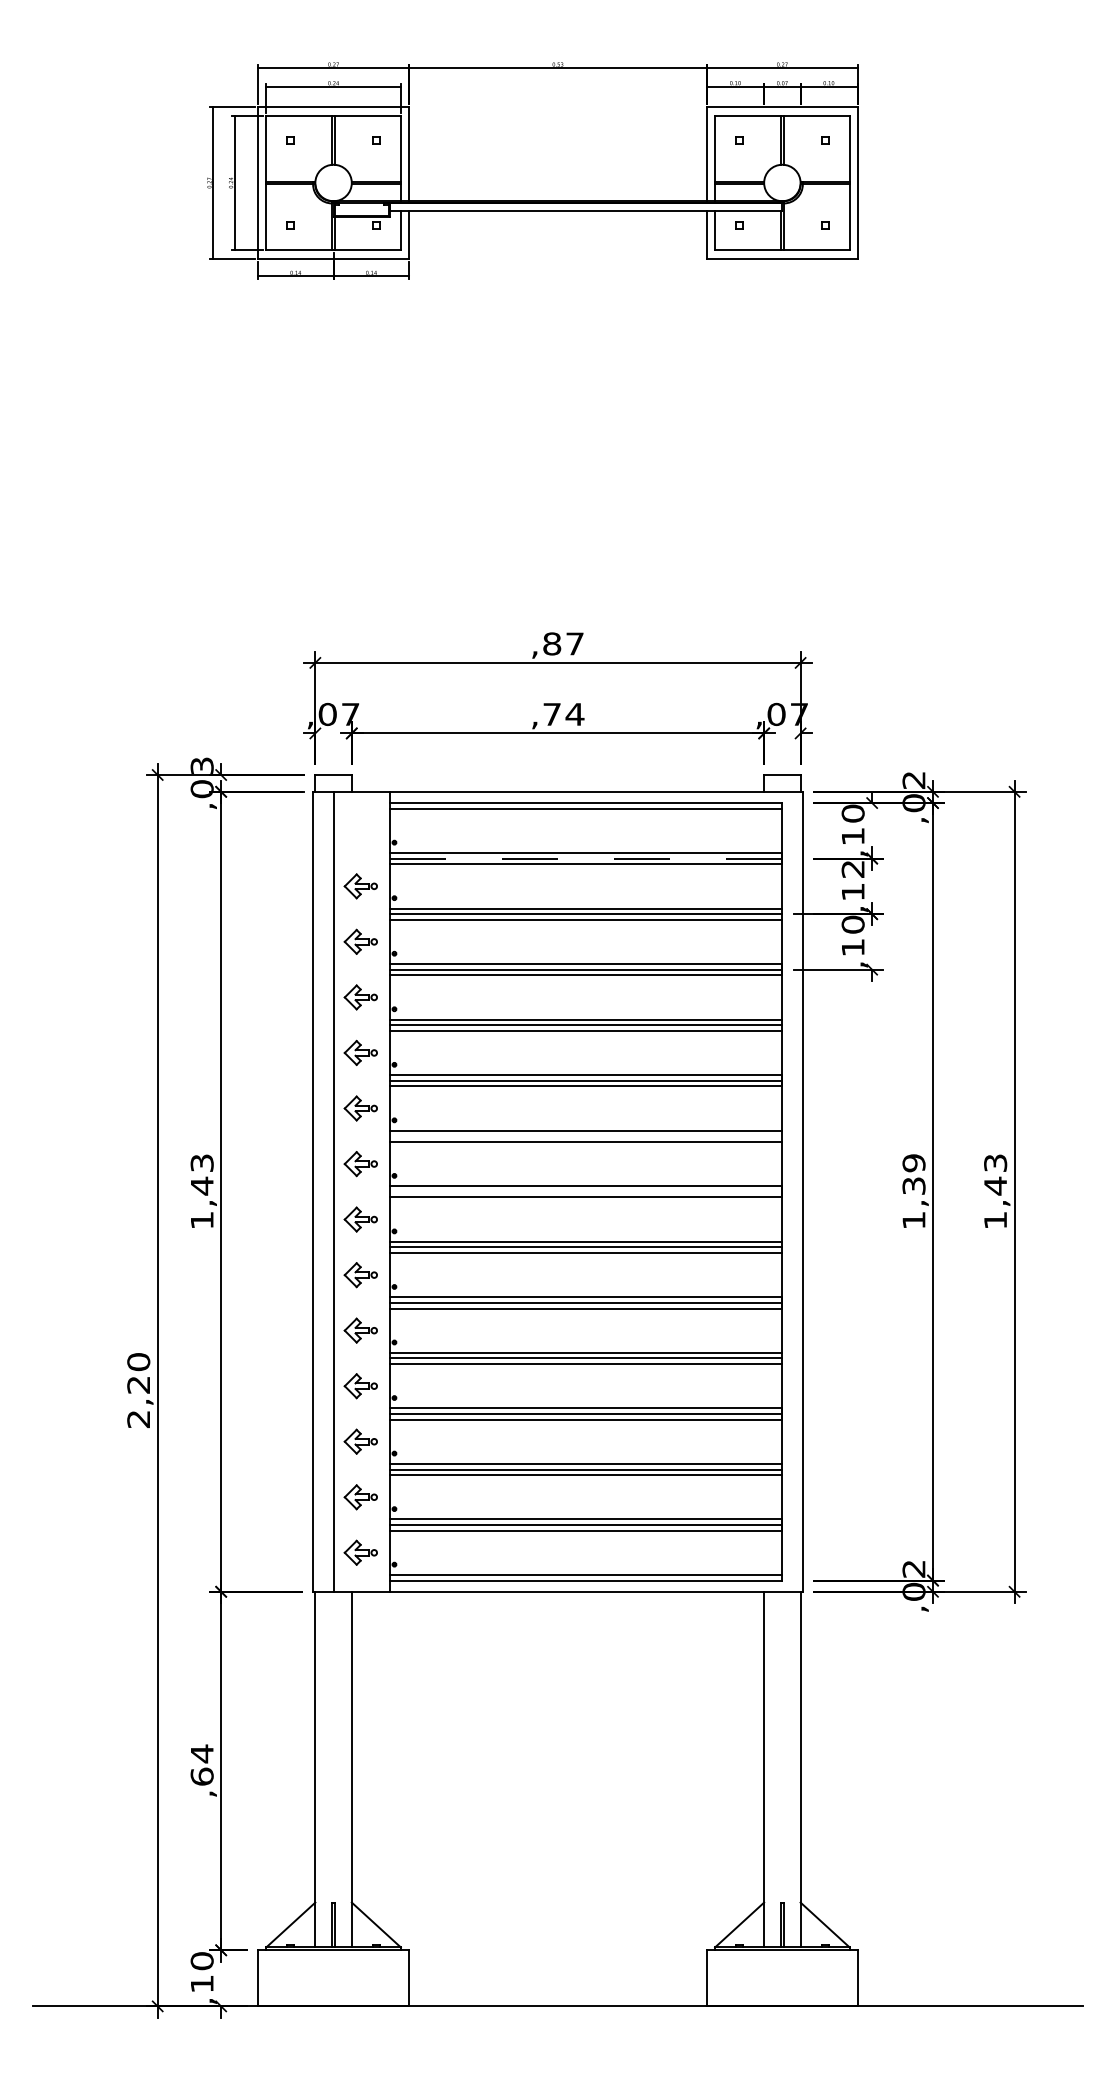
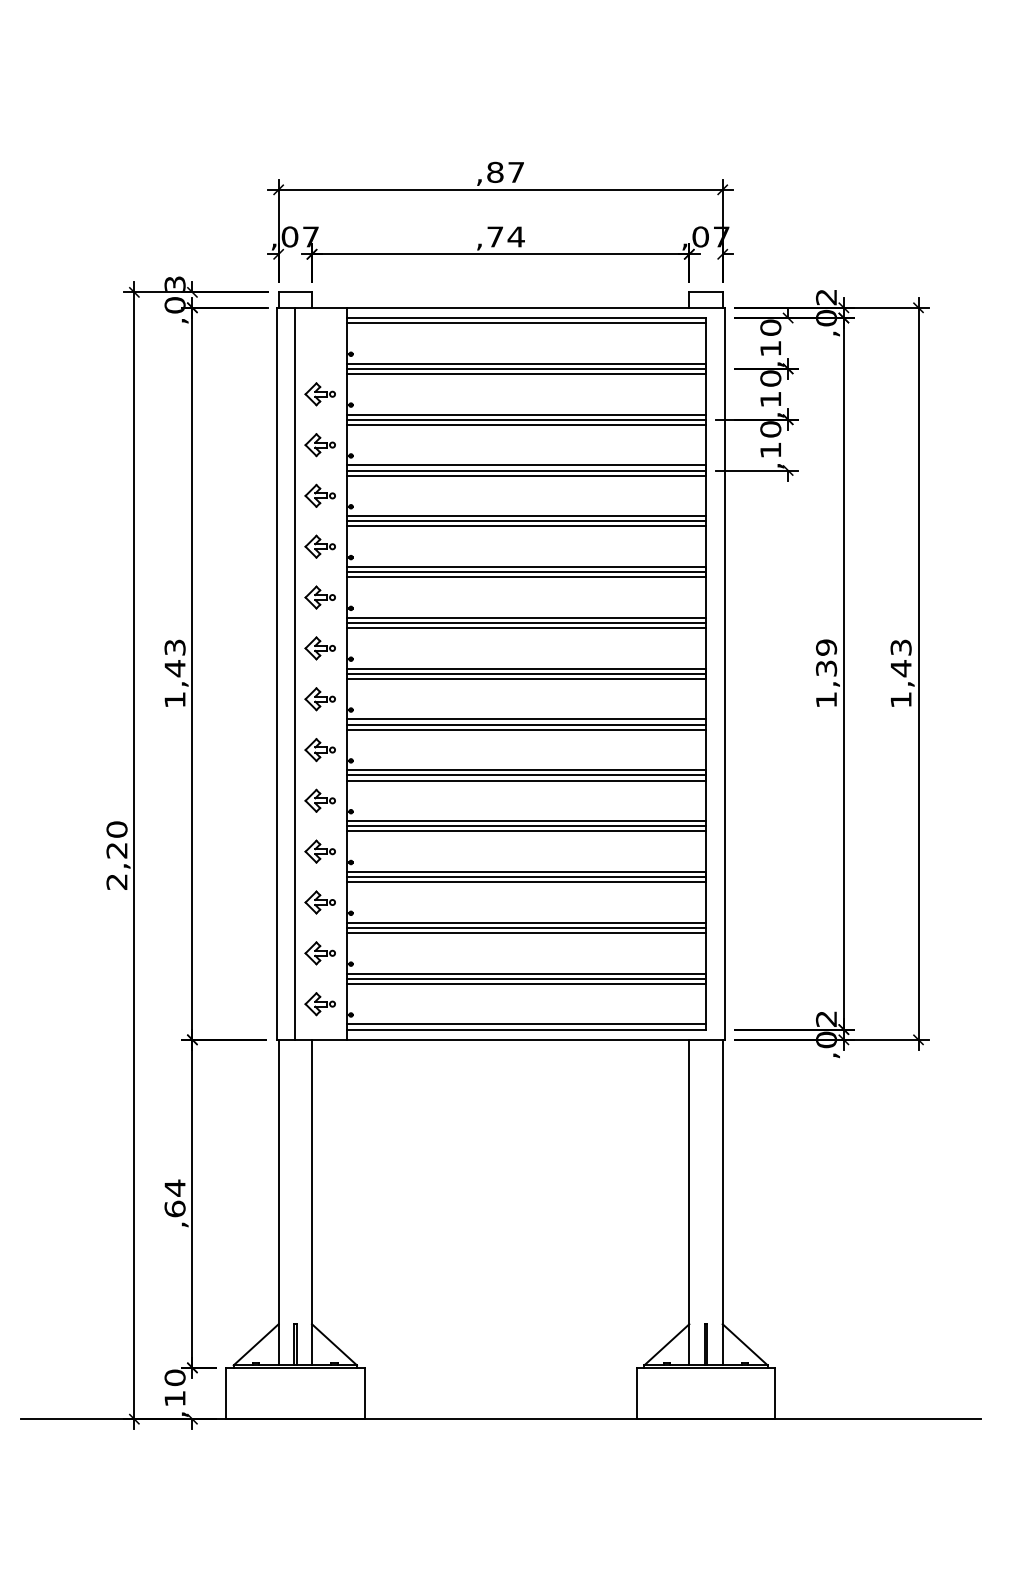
line: (586, 858) -> (526, 368), dashed -> solid
text: (852, 869) -> (770, 378), ,12 -> ,10
line: (585, 1136) -> (525, 623), added
line: (585, 1191) -> (525, 673), added

